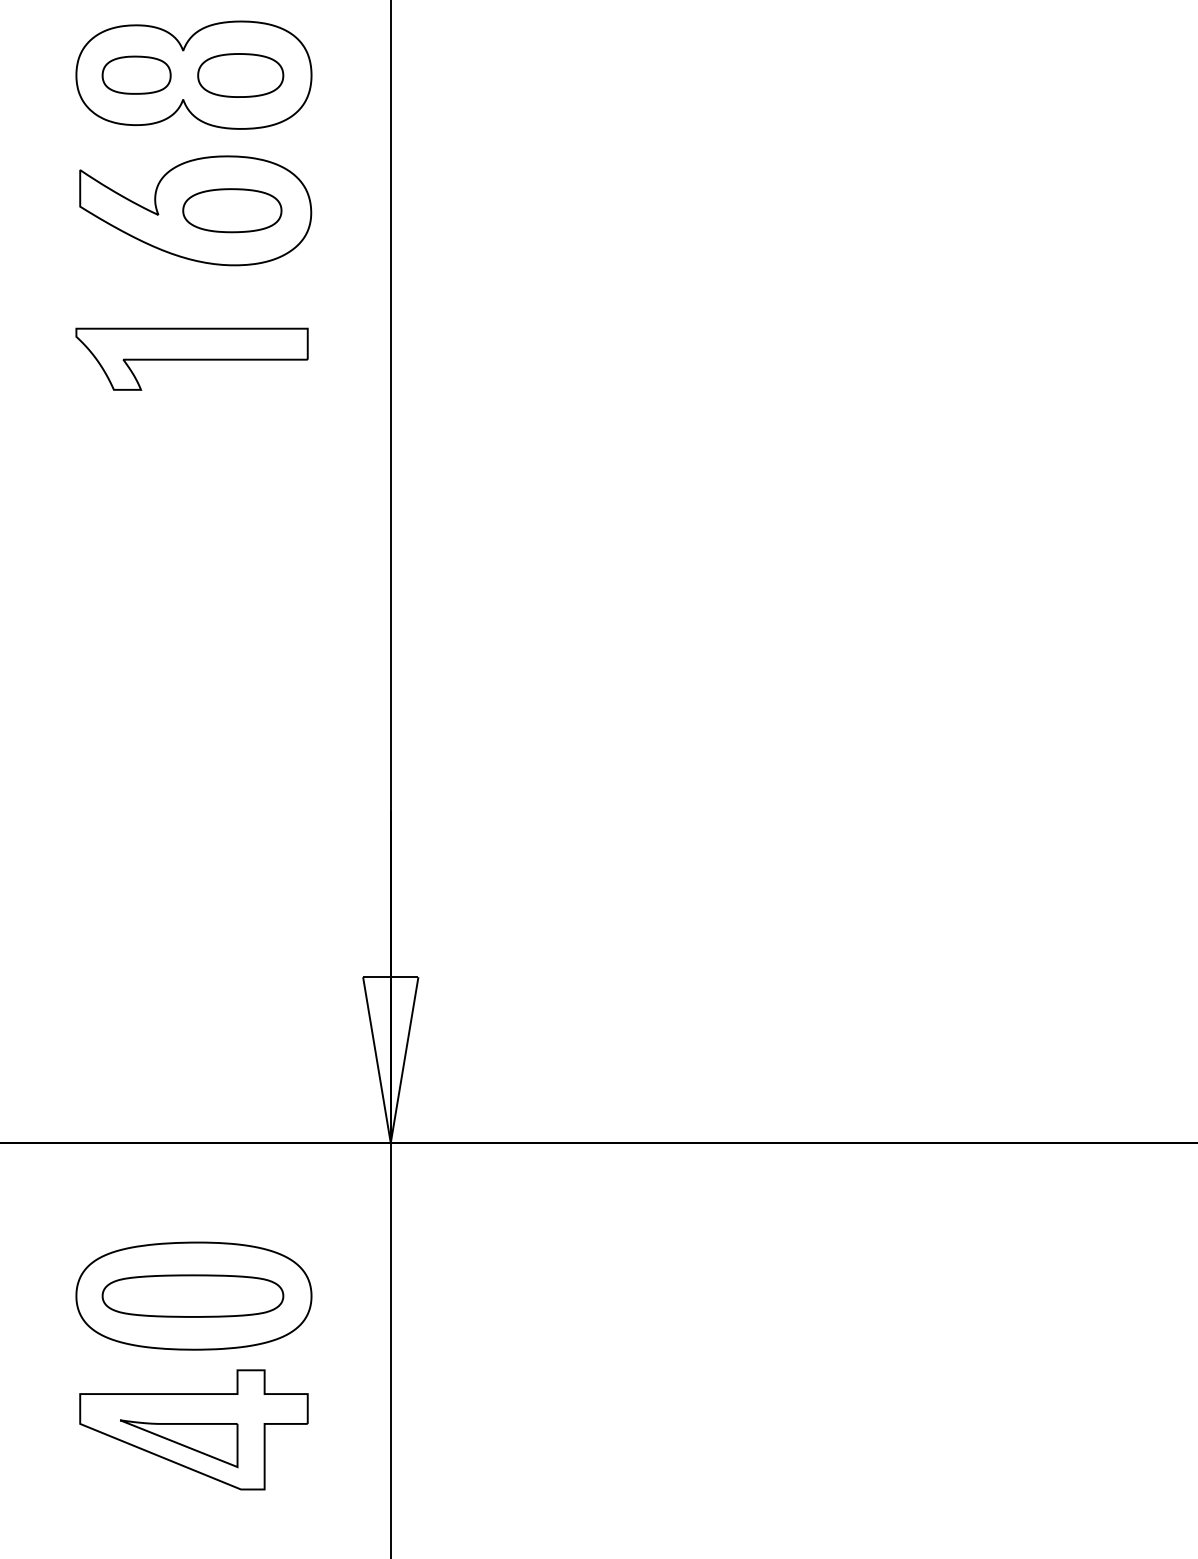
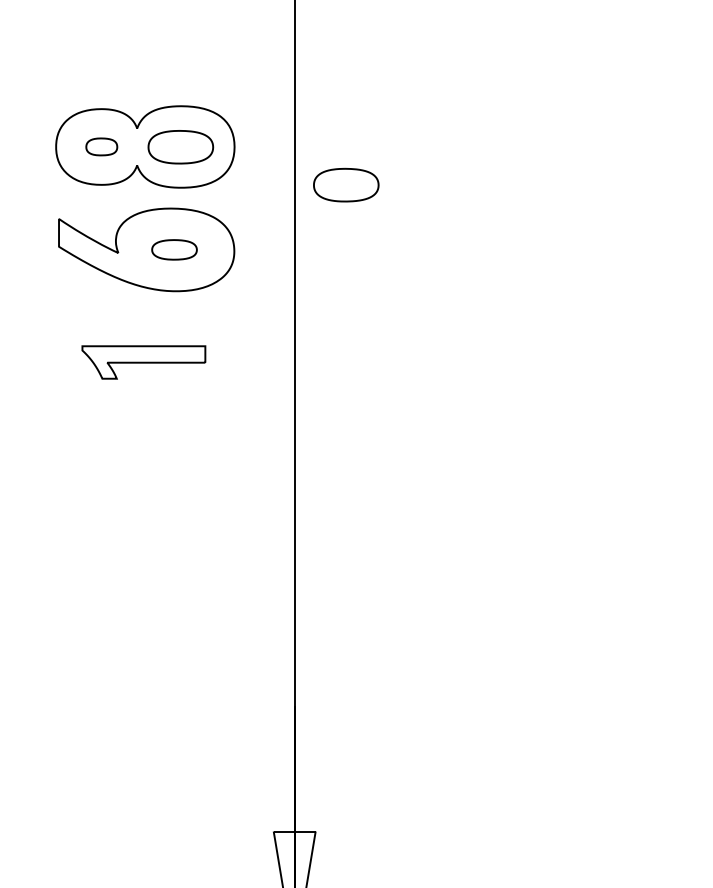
part: (136, 74) -> (101, 146), size x0.6
part: (458, 125) -> (346, 185), added
part: (232, 210) -> (174, 249), size x0.6
part: (191, 358) -> (143, 361), size x0.7

